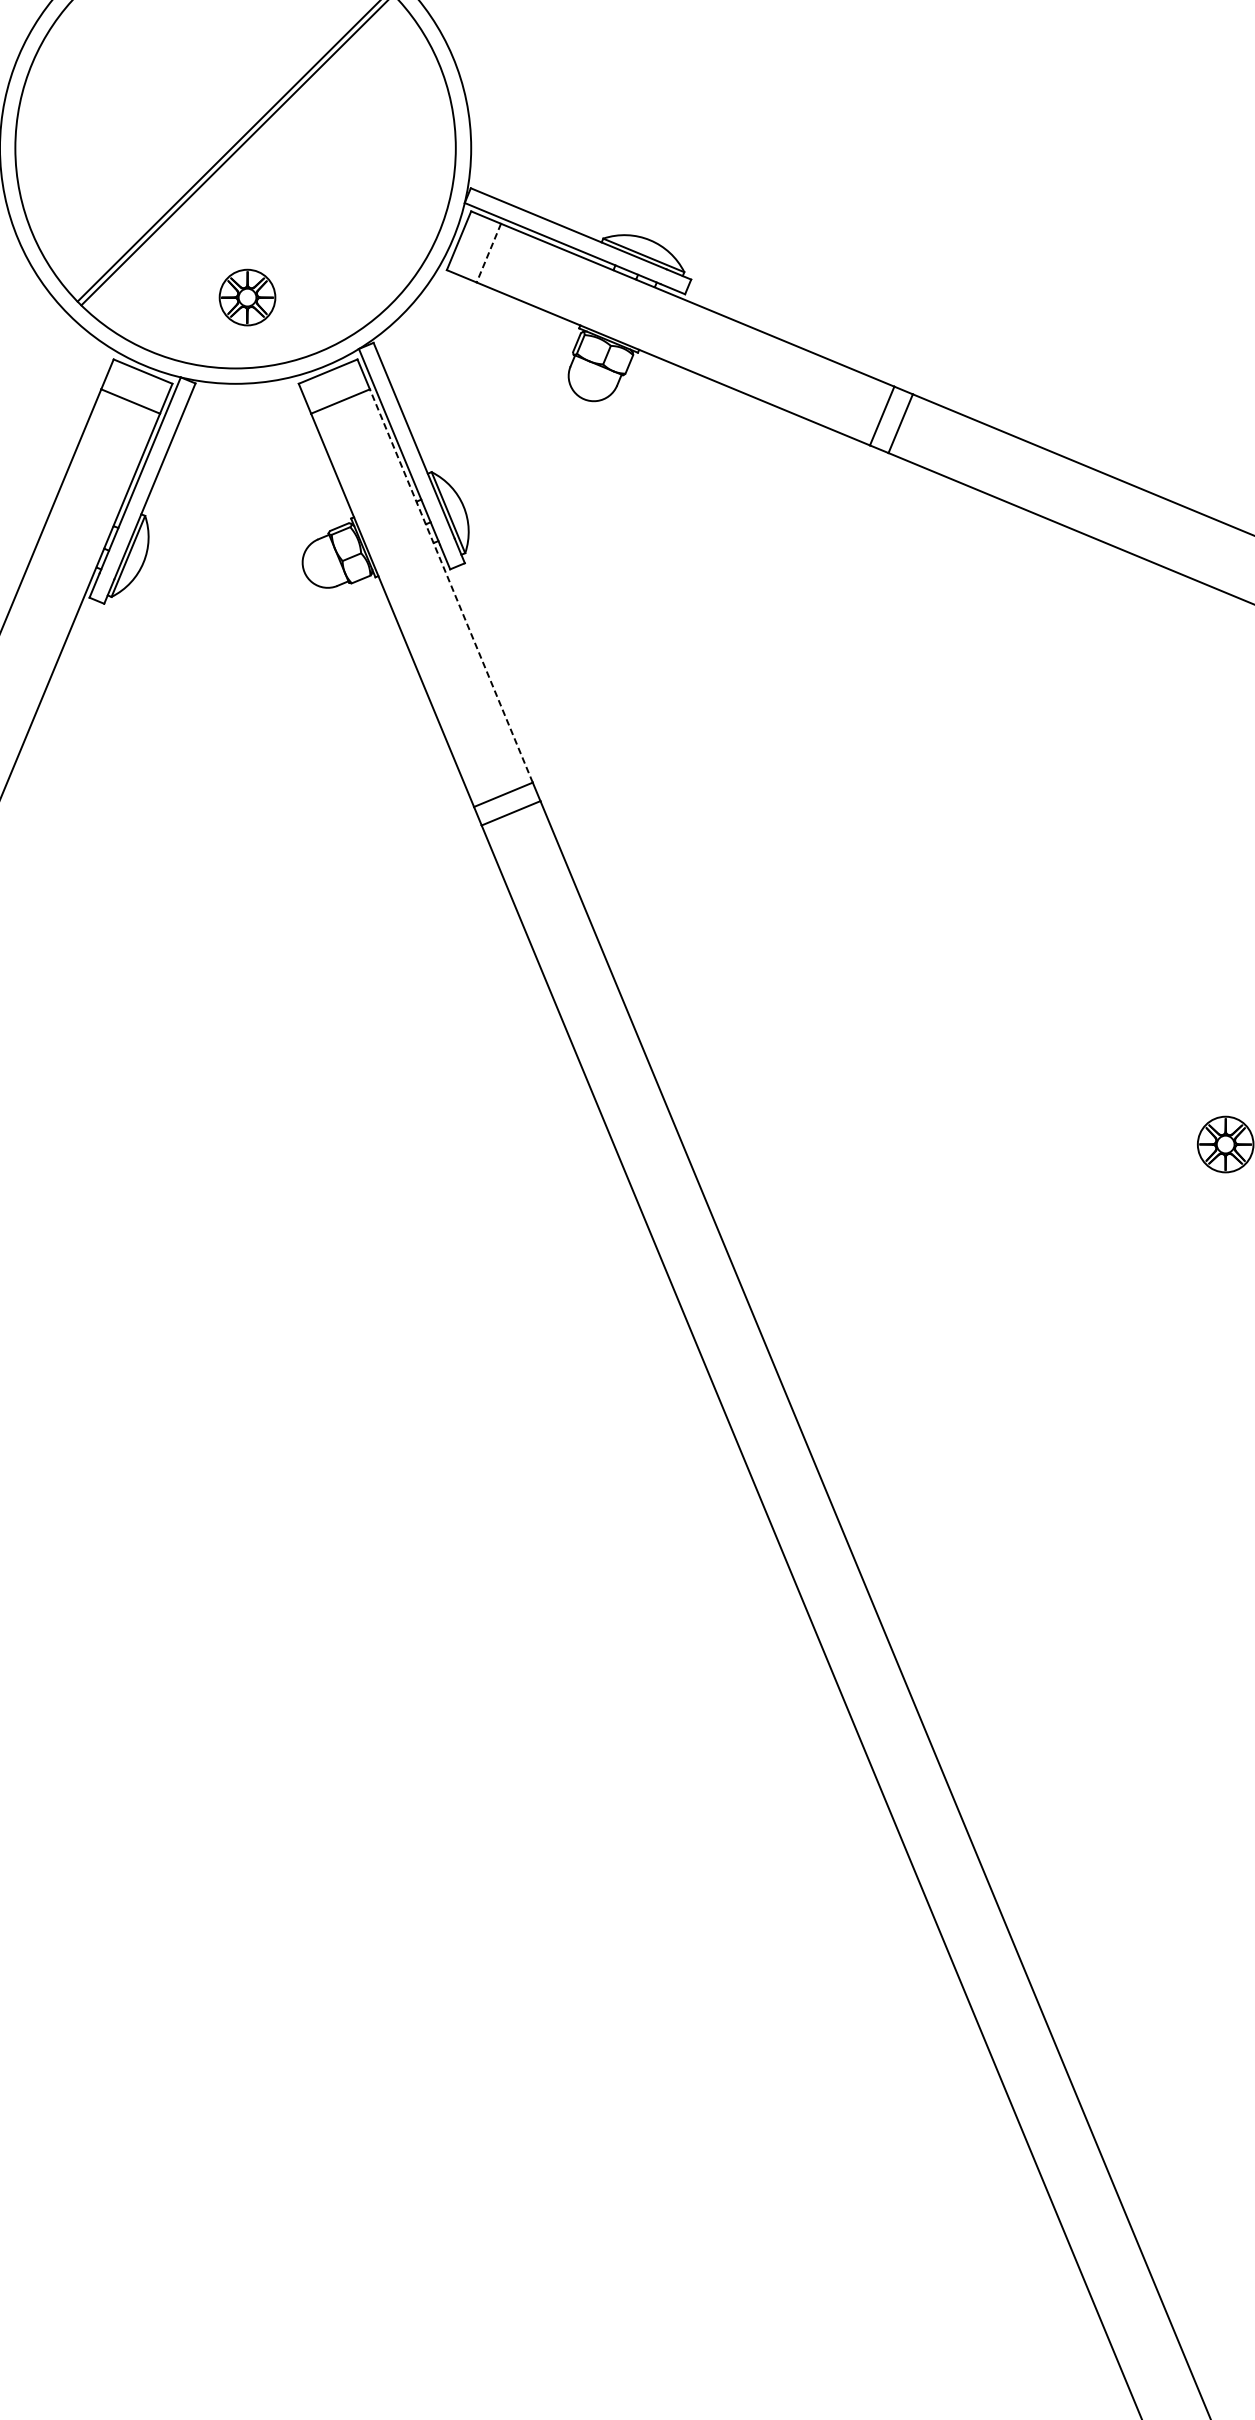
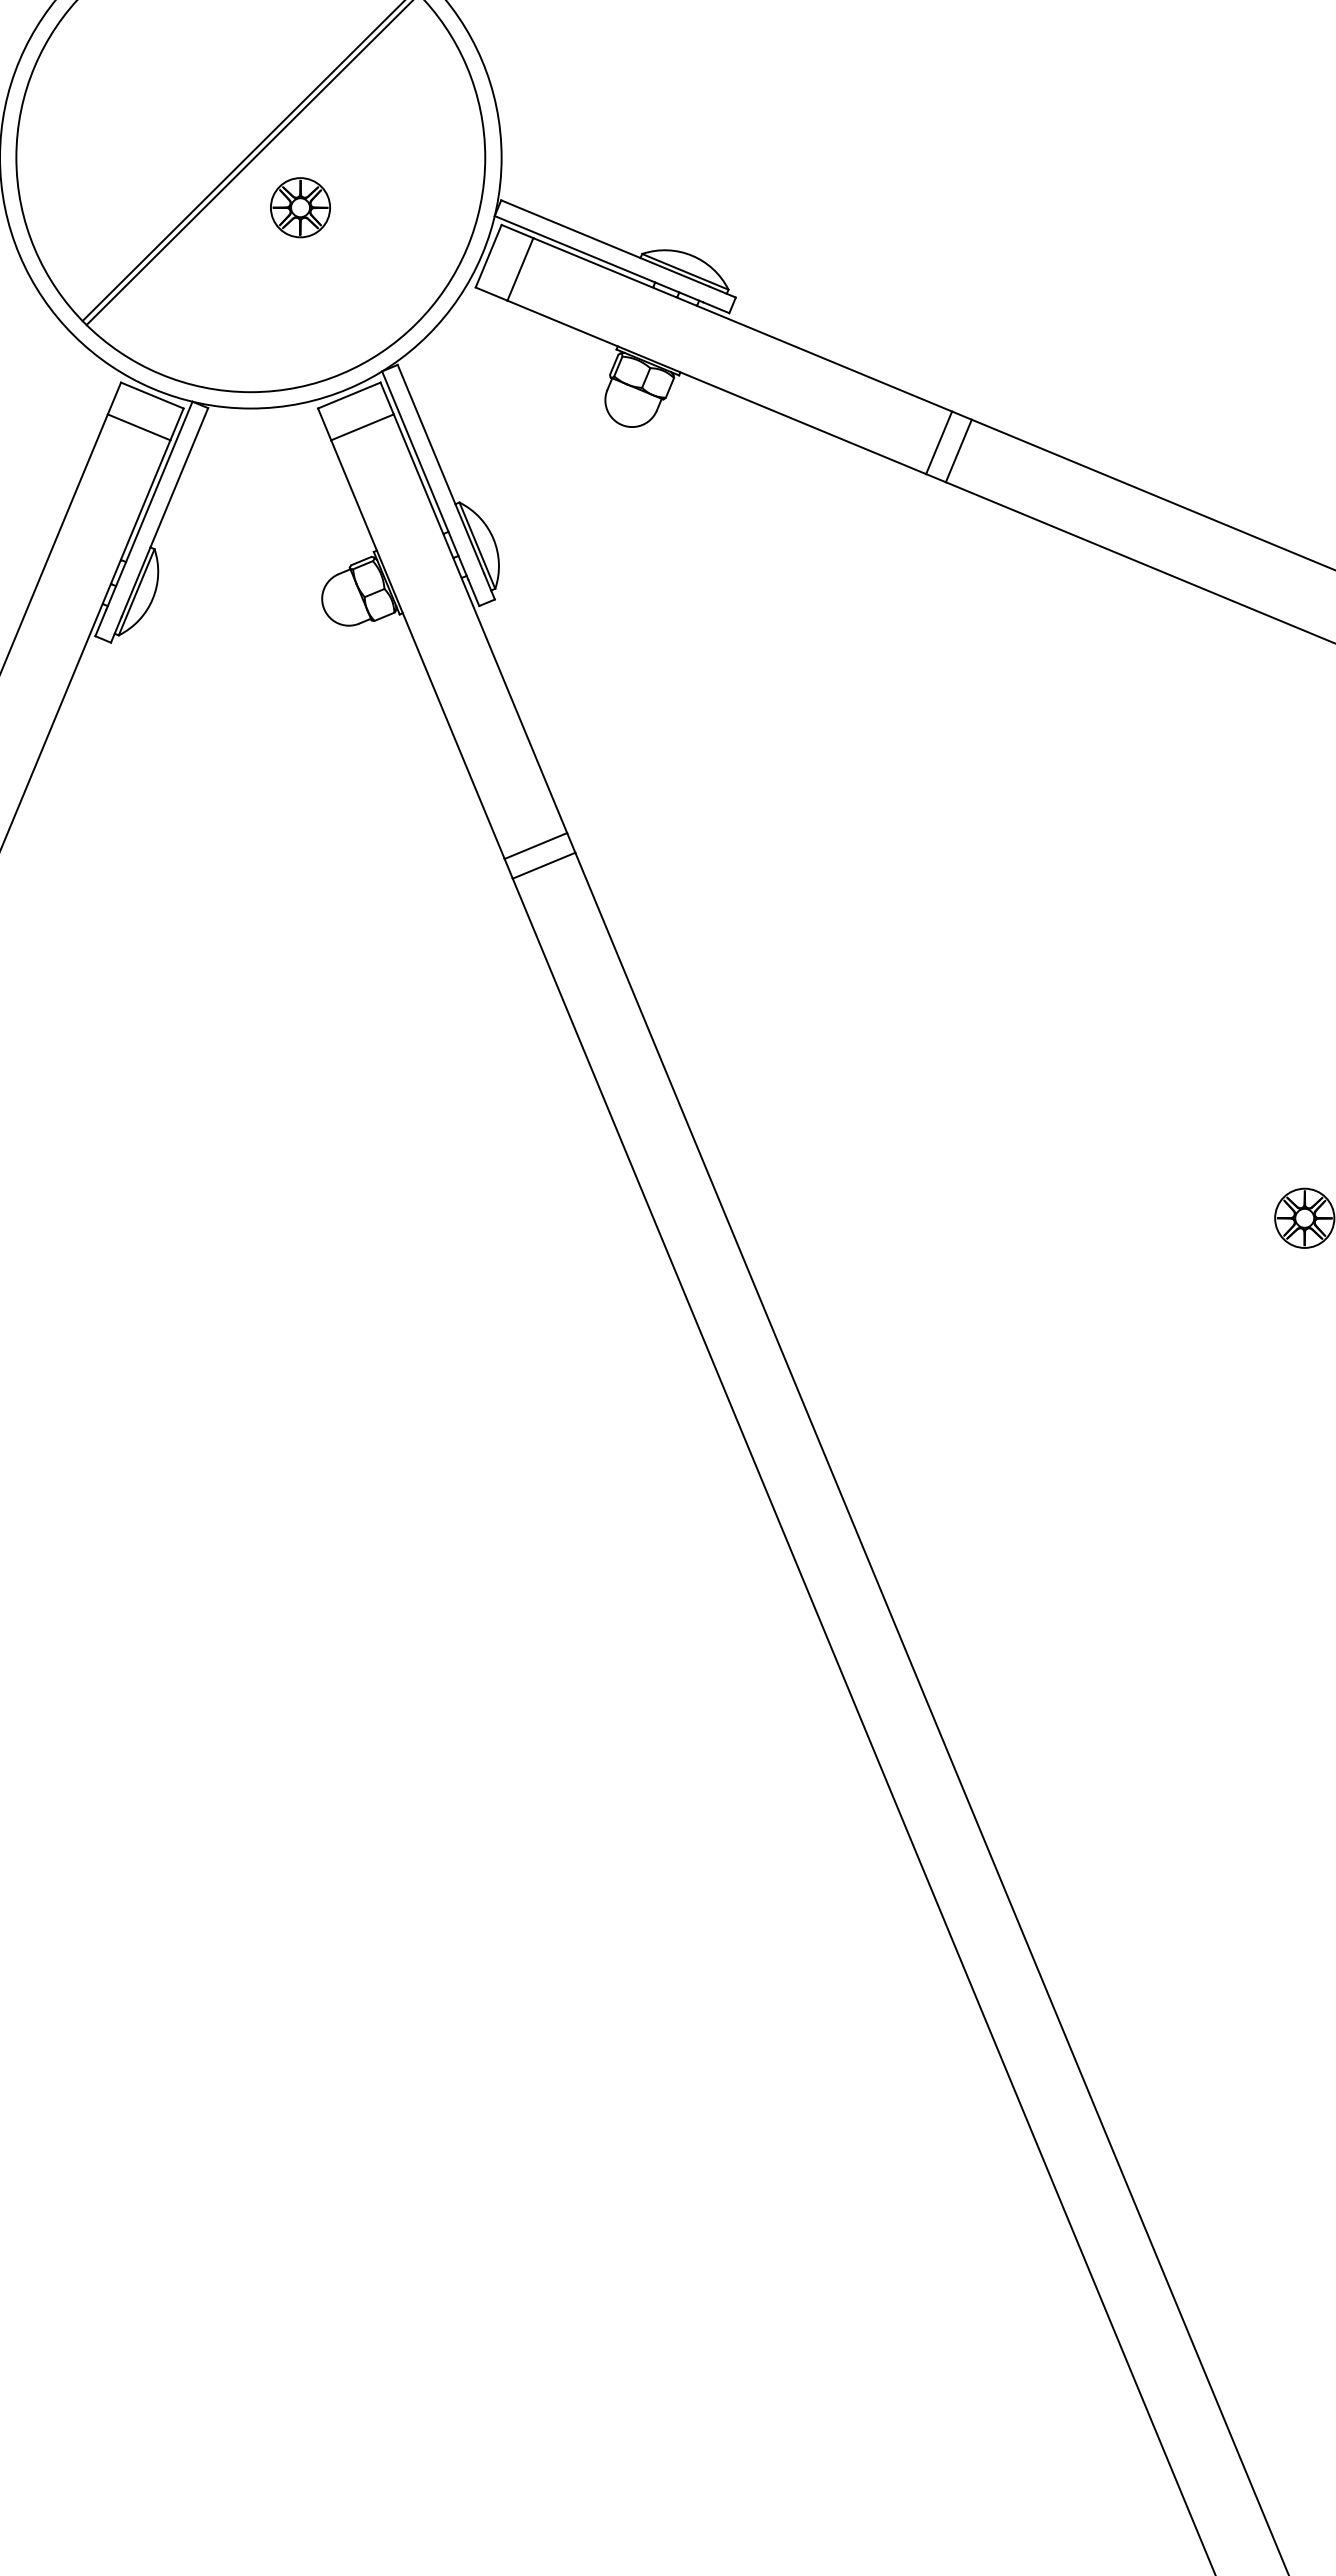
line: (488, 253) -> (520, 269), dashed -> solid
part: (247, 297) -> (300, 207), moved
line: (451, 585) -> (480, 623), dashed -> solid

